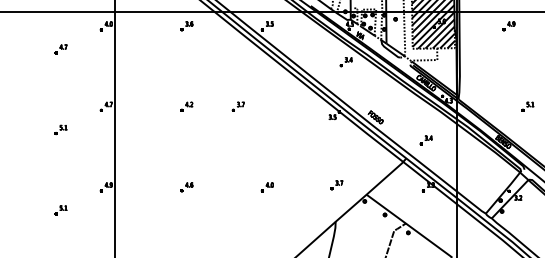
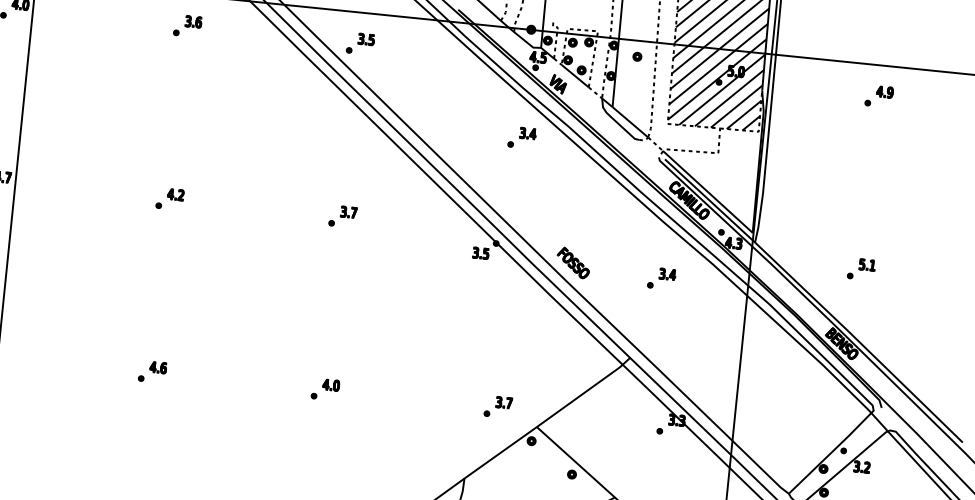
part: (237, 106) -> (341, 215), moved
part: (527, 106) -> (860, 268), moved
part: (425, 140) -> (660, 278), moved
part: (336, 185) -> (497, 407), moved

